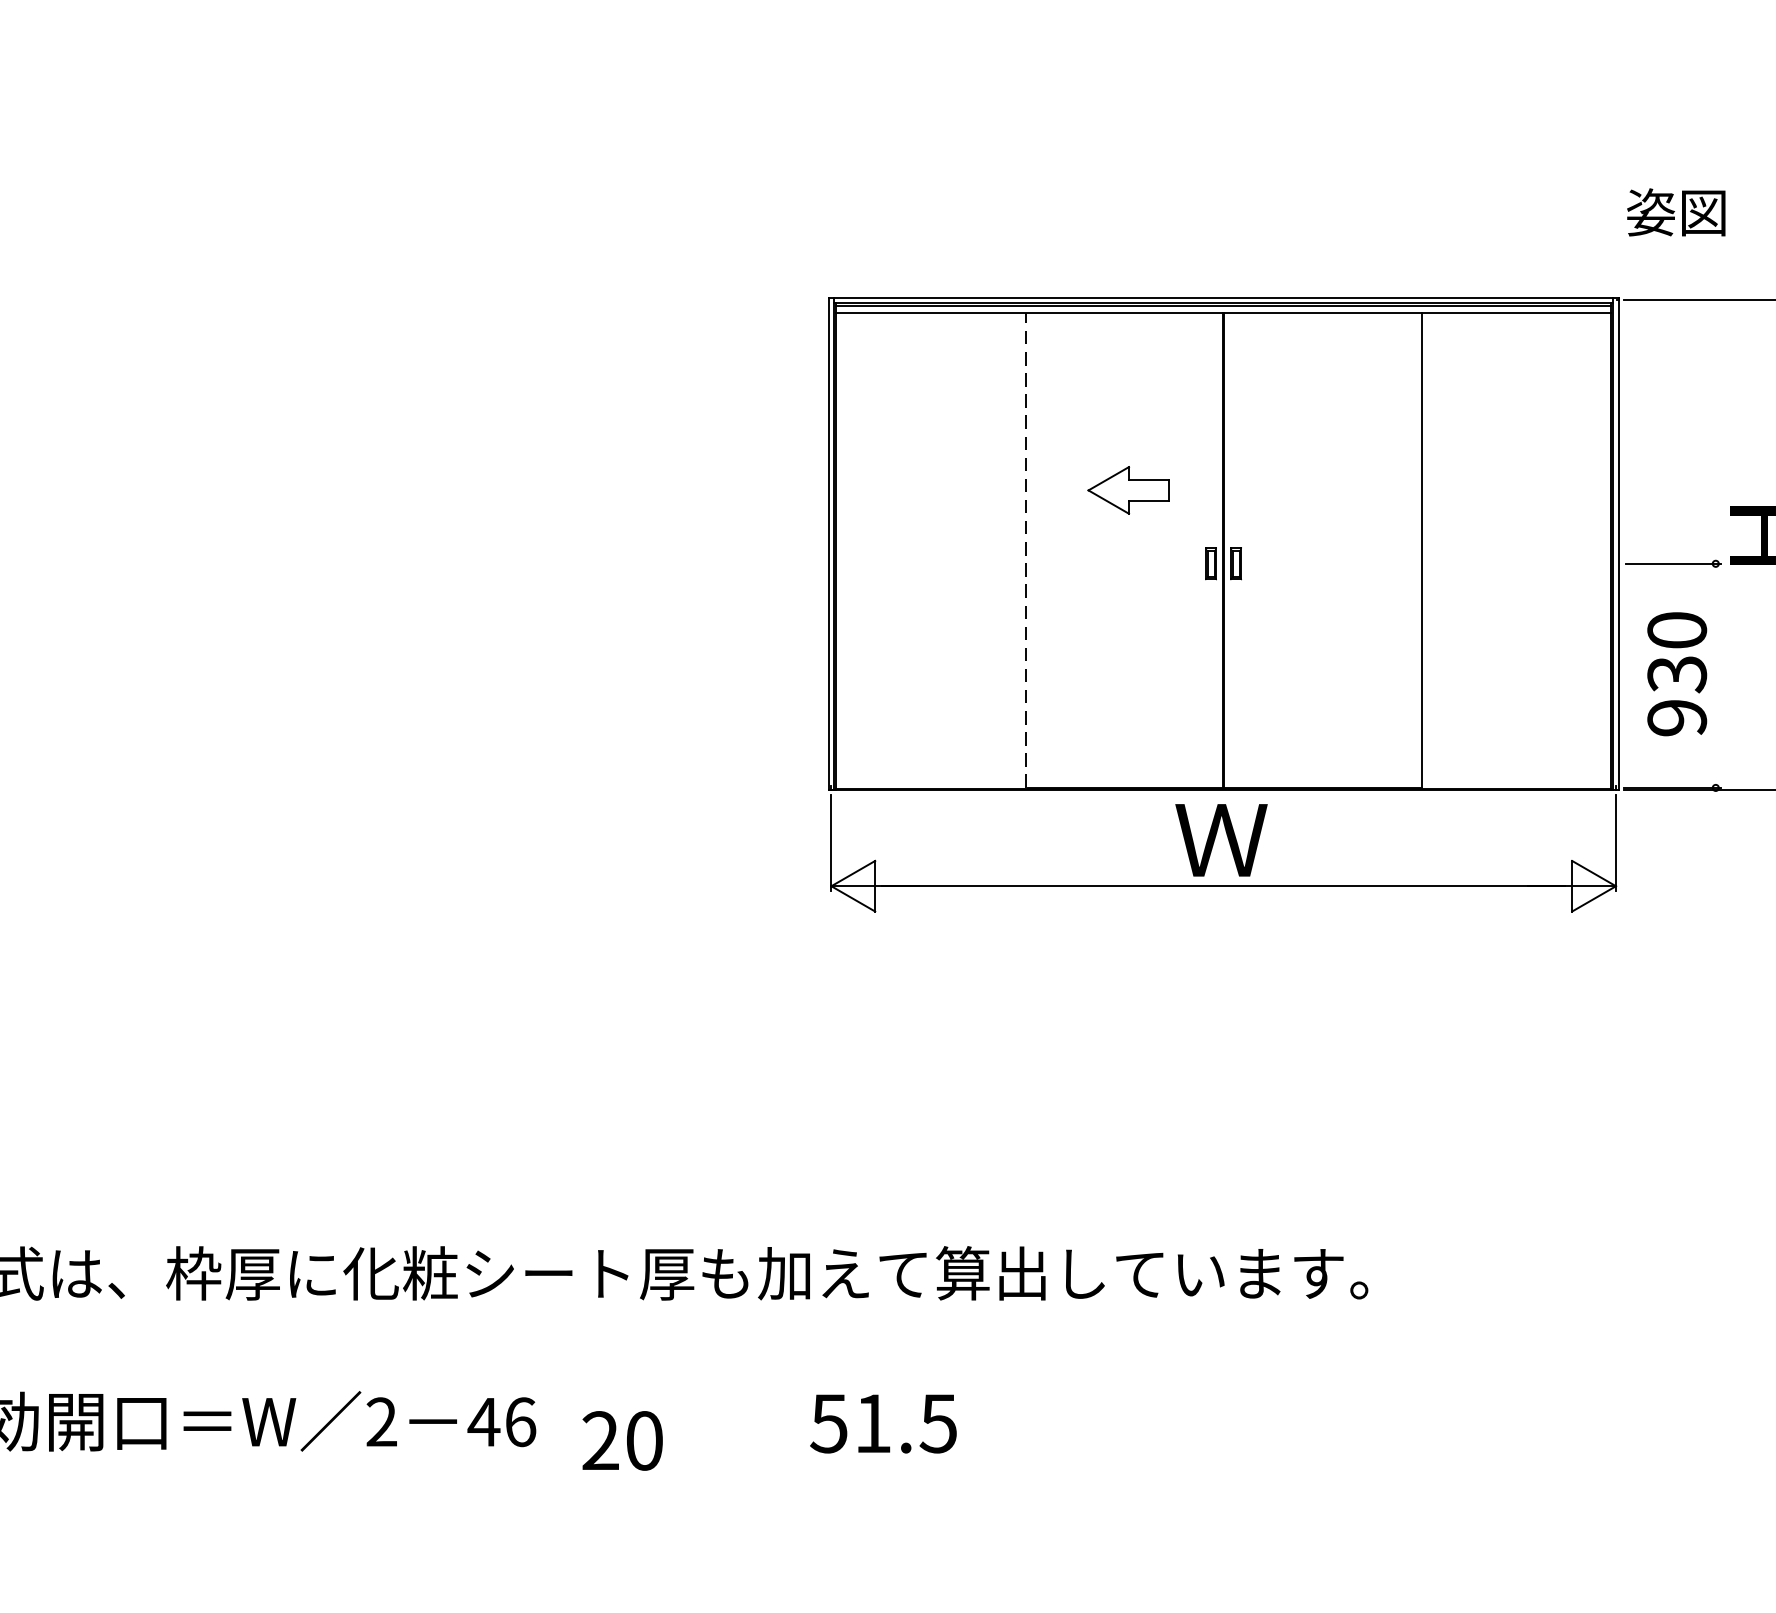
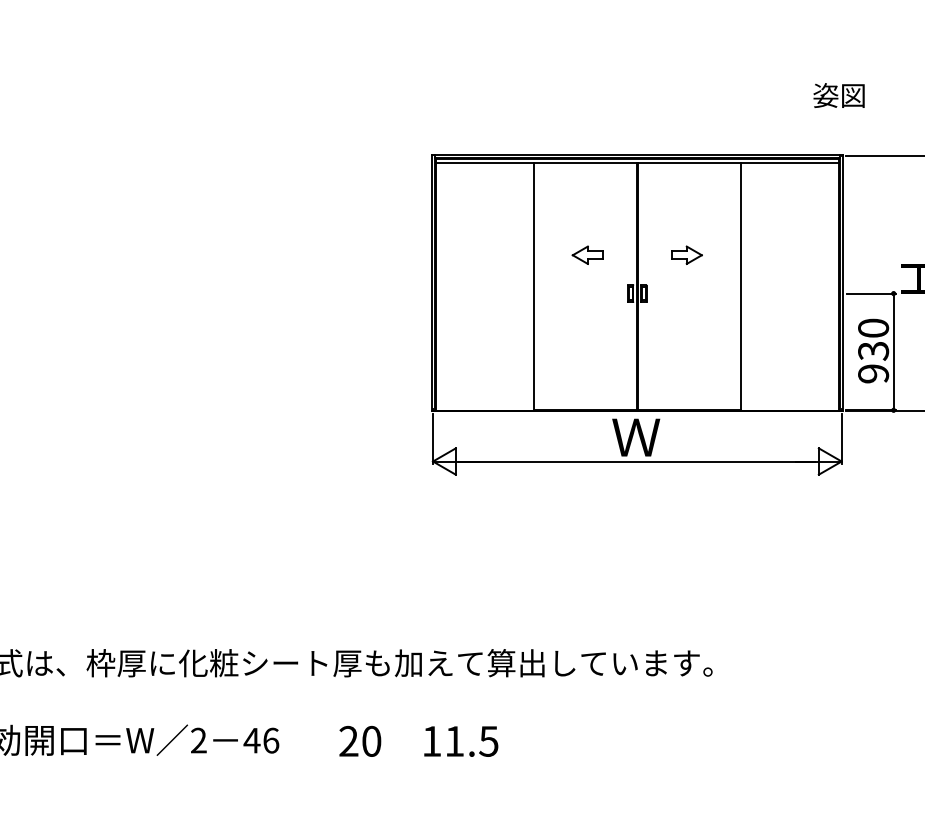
text: (1675, 212) -> (838, 95), moved
part: (1127, 488) -> (587, 254), size x0.71
part: (1318, 488) -> (686, 254), added
line: (1026, 550) -> (534, 286), dashed -> solid
line: (1715, 674) -> (893, 351), added
text: (828, 1423) -> (431, 741), 51.5 -> 11.5
text: (623, 1441) -> (360, 741), moved

